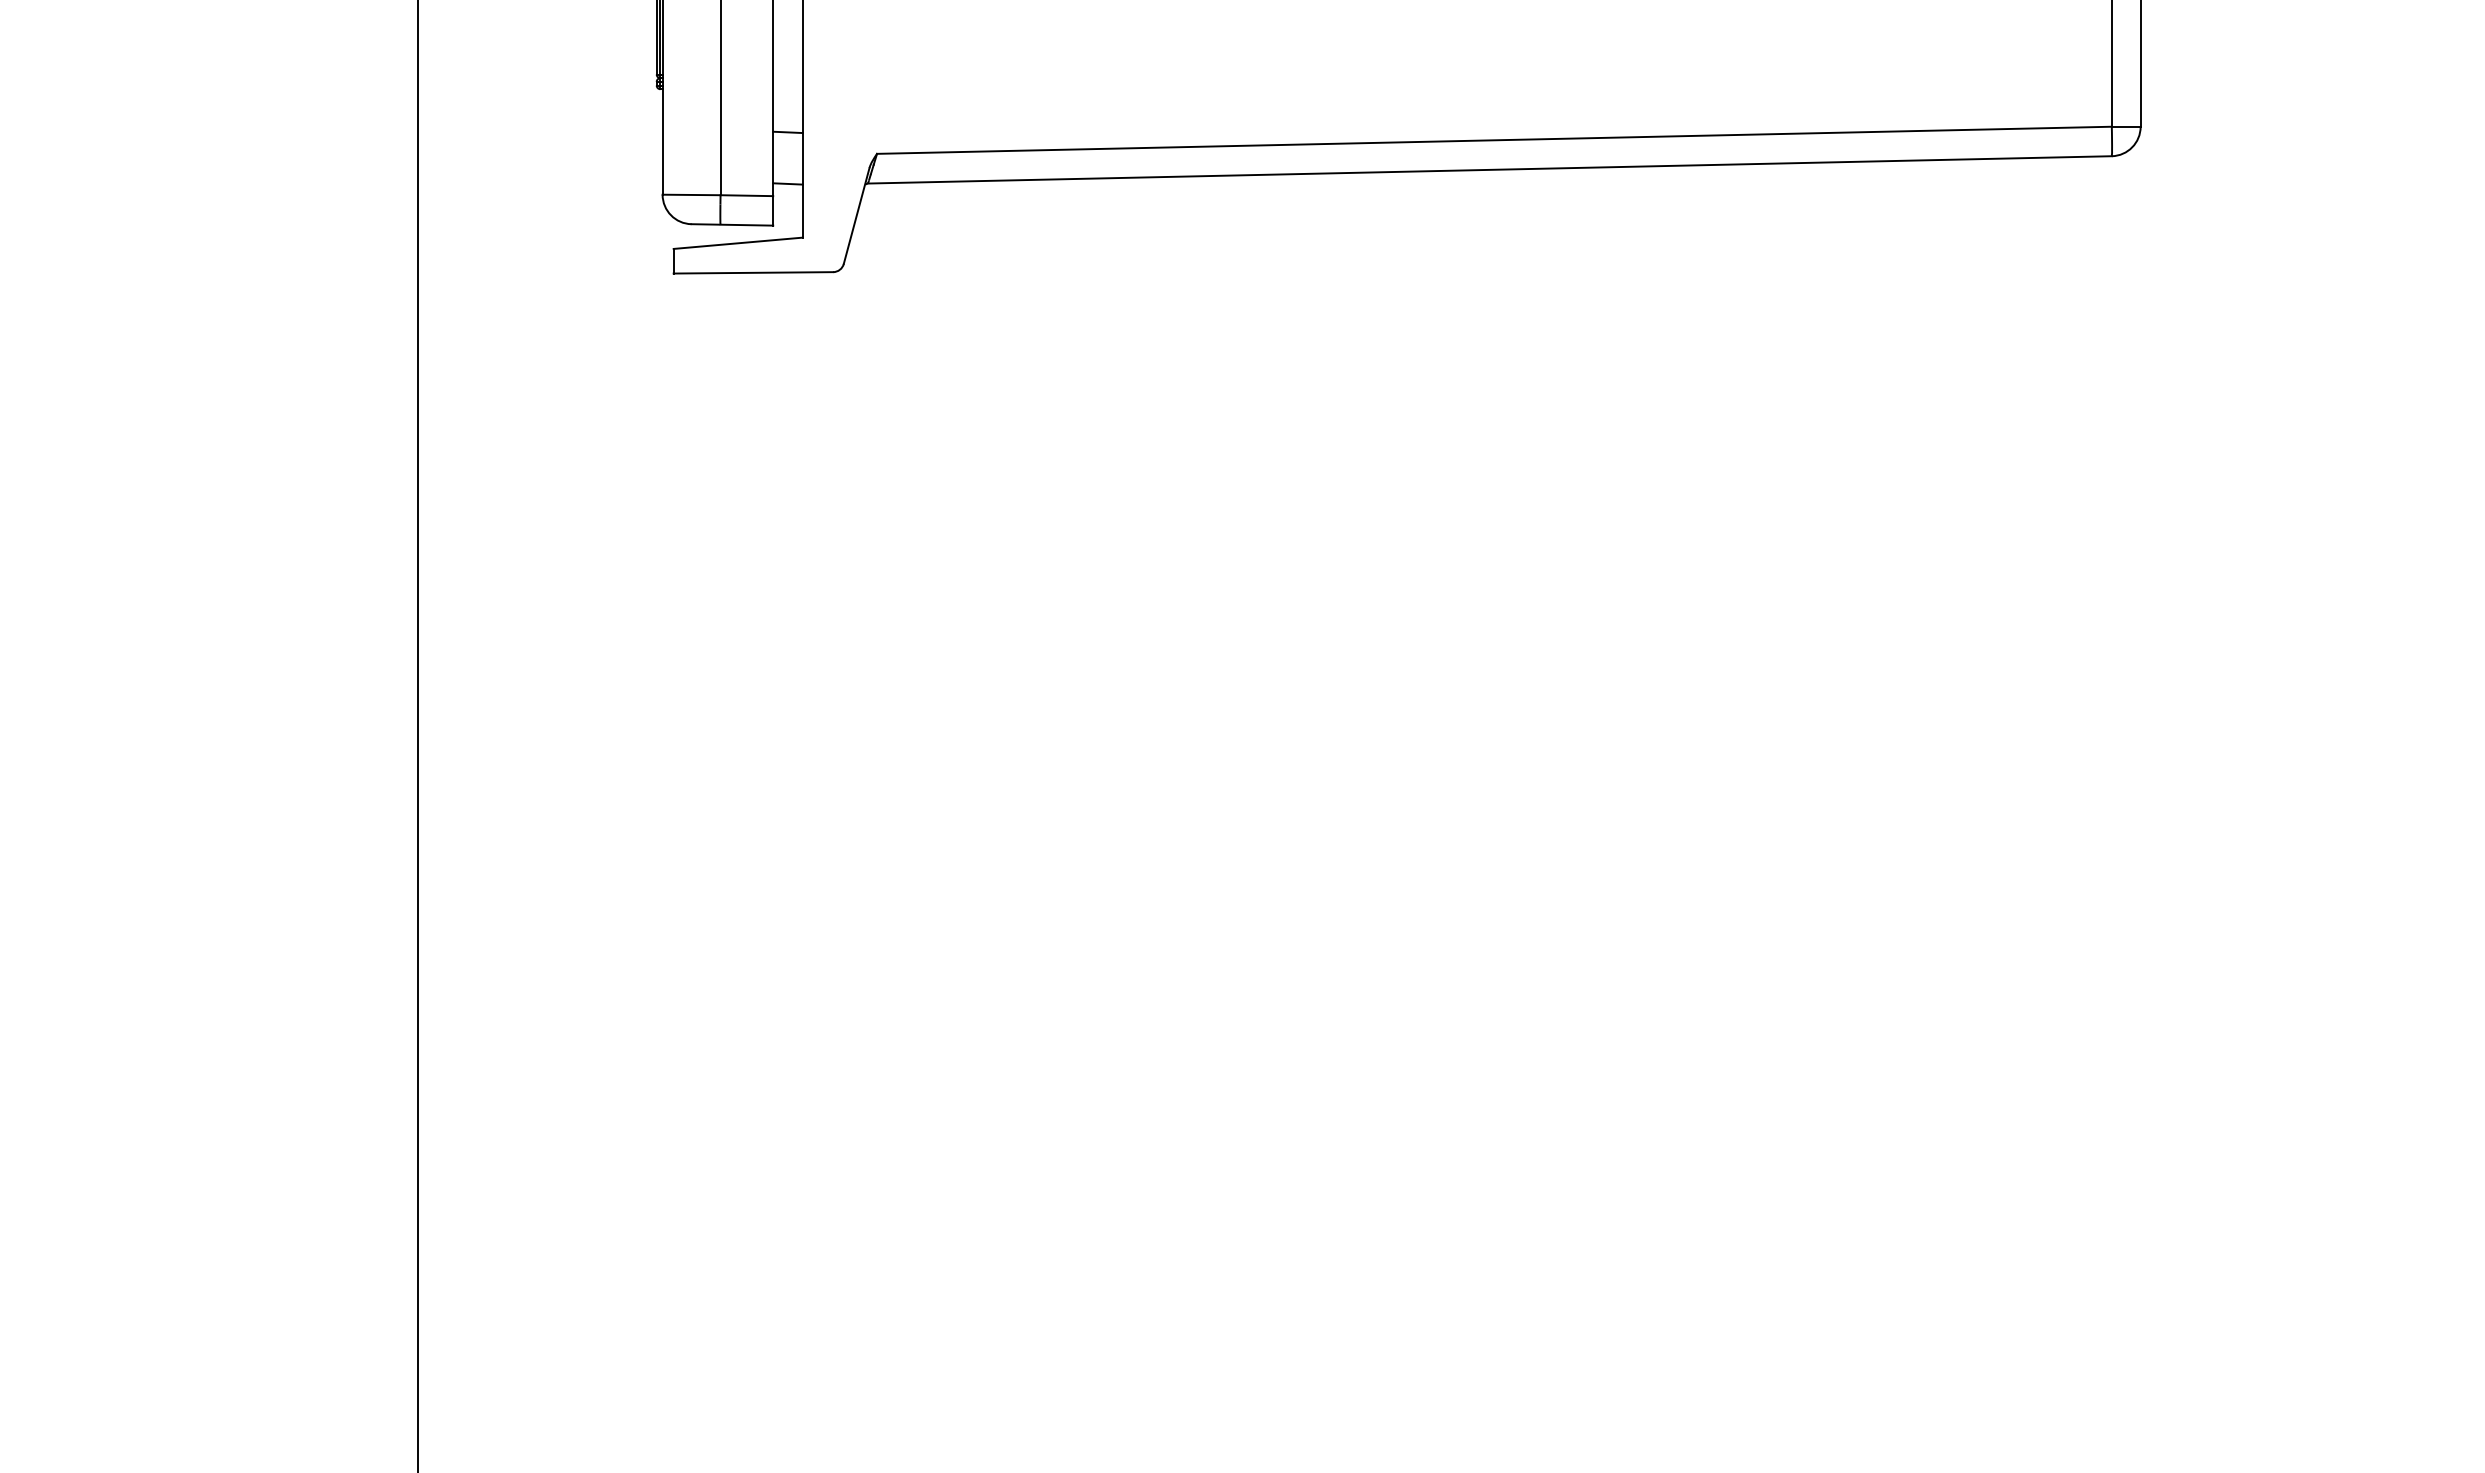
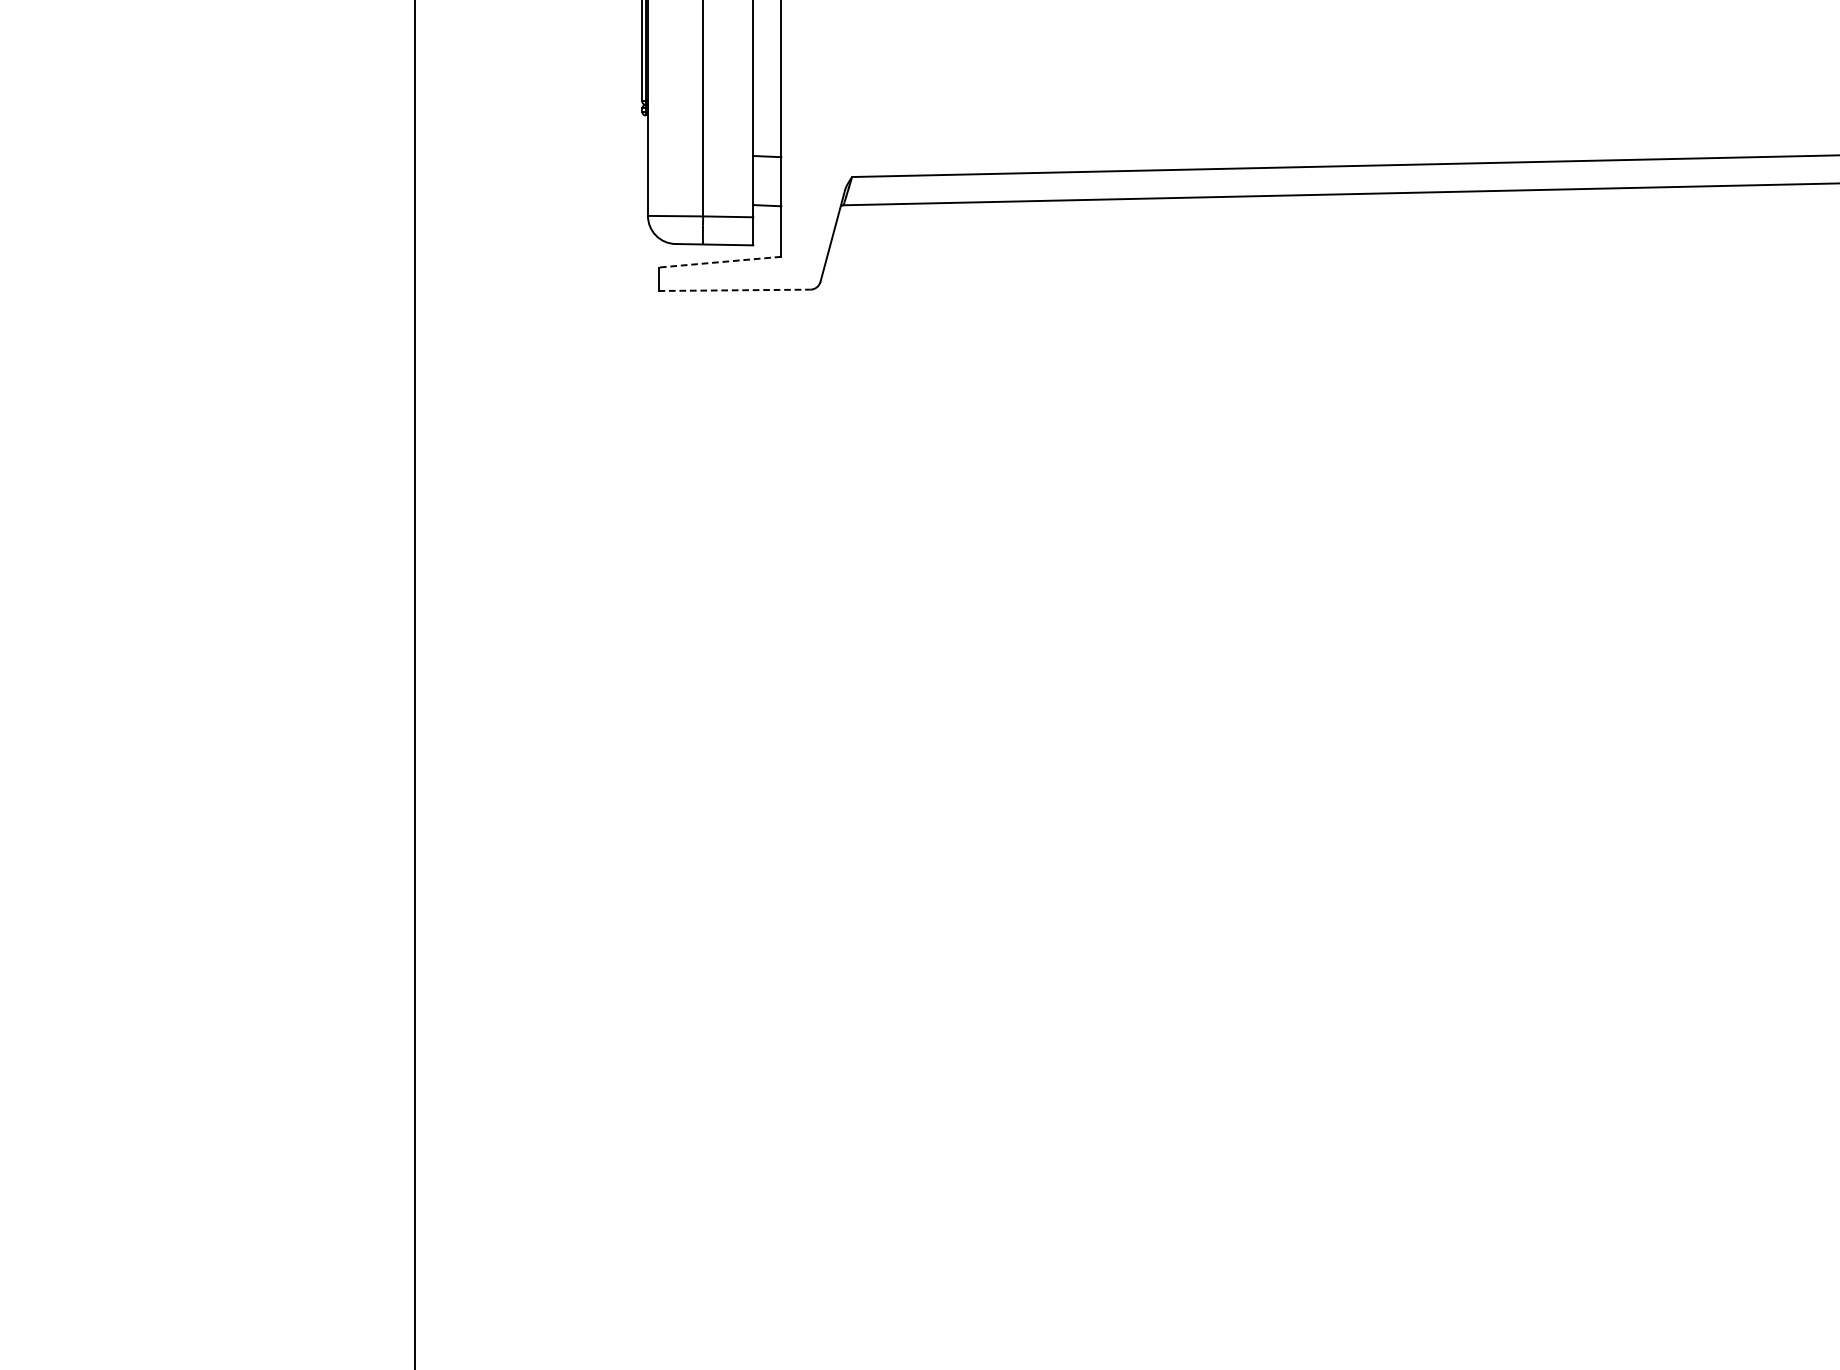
line: (738, 243) -> (720, 262), solid -> dashed
line: (753, 272) -> (734, 290), solid -> dashed

